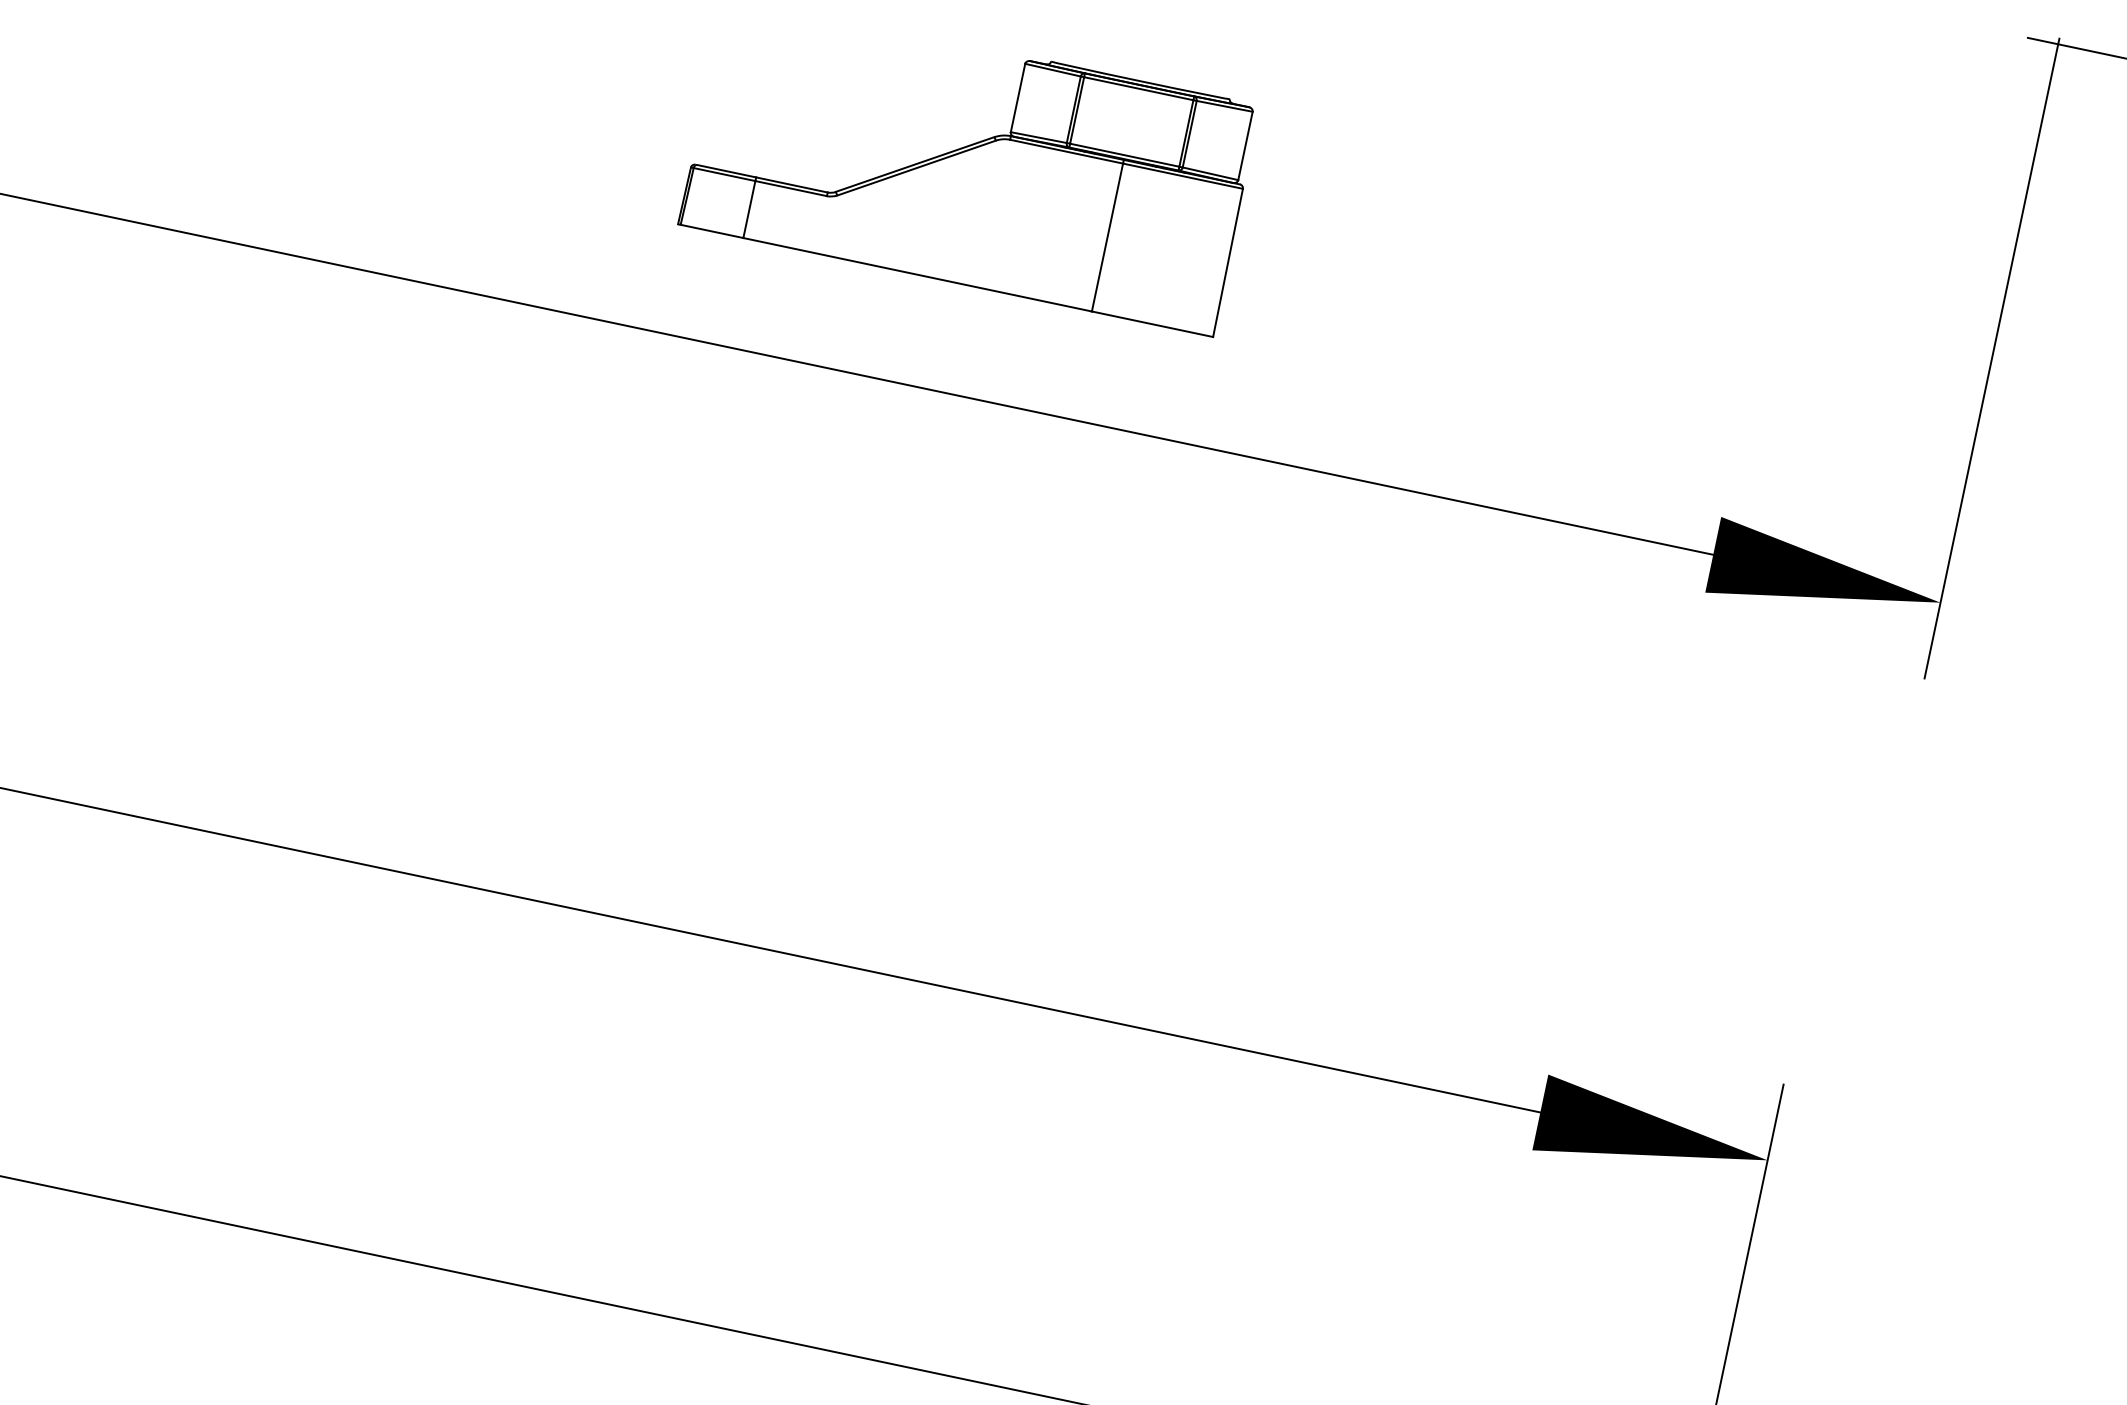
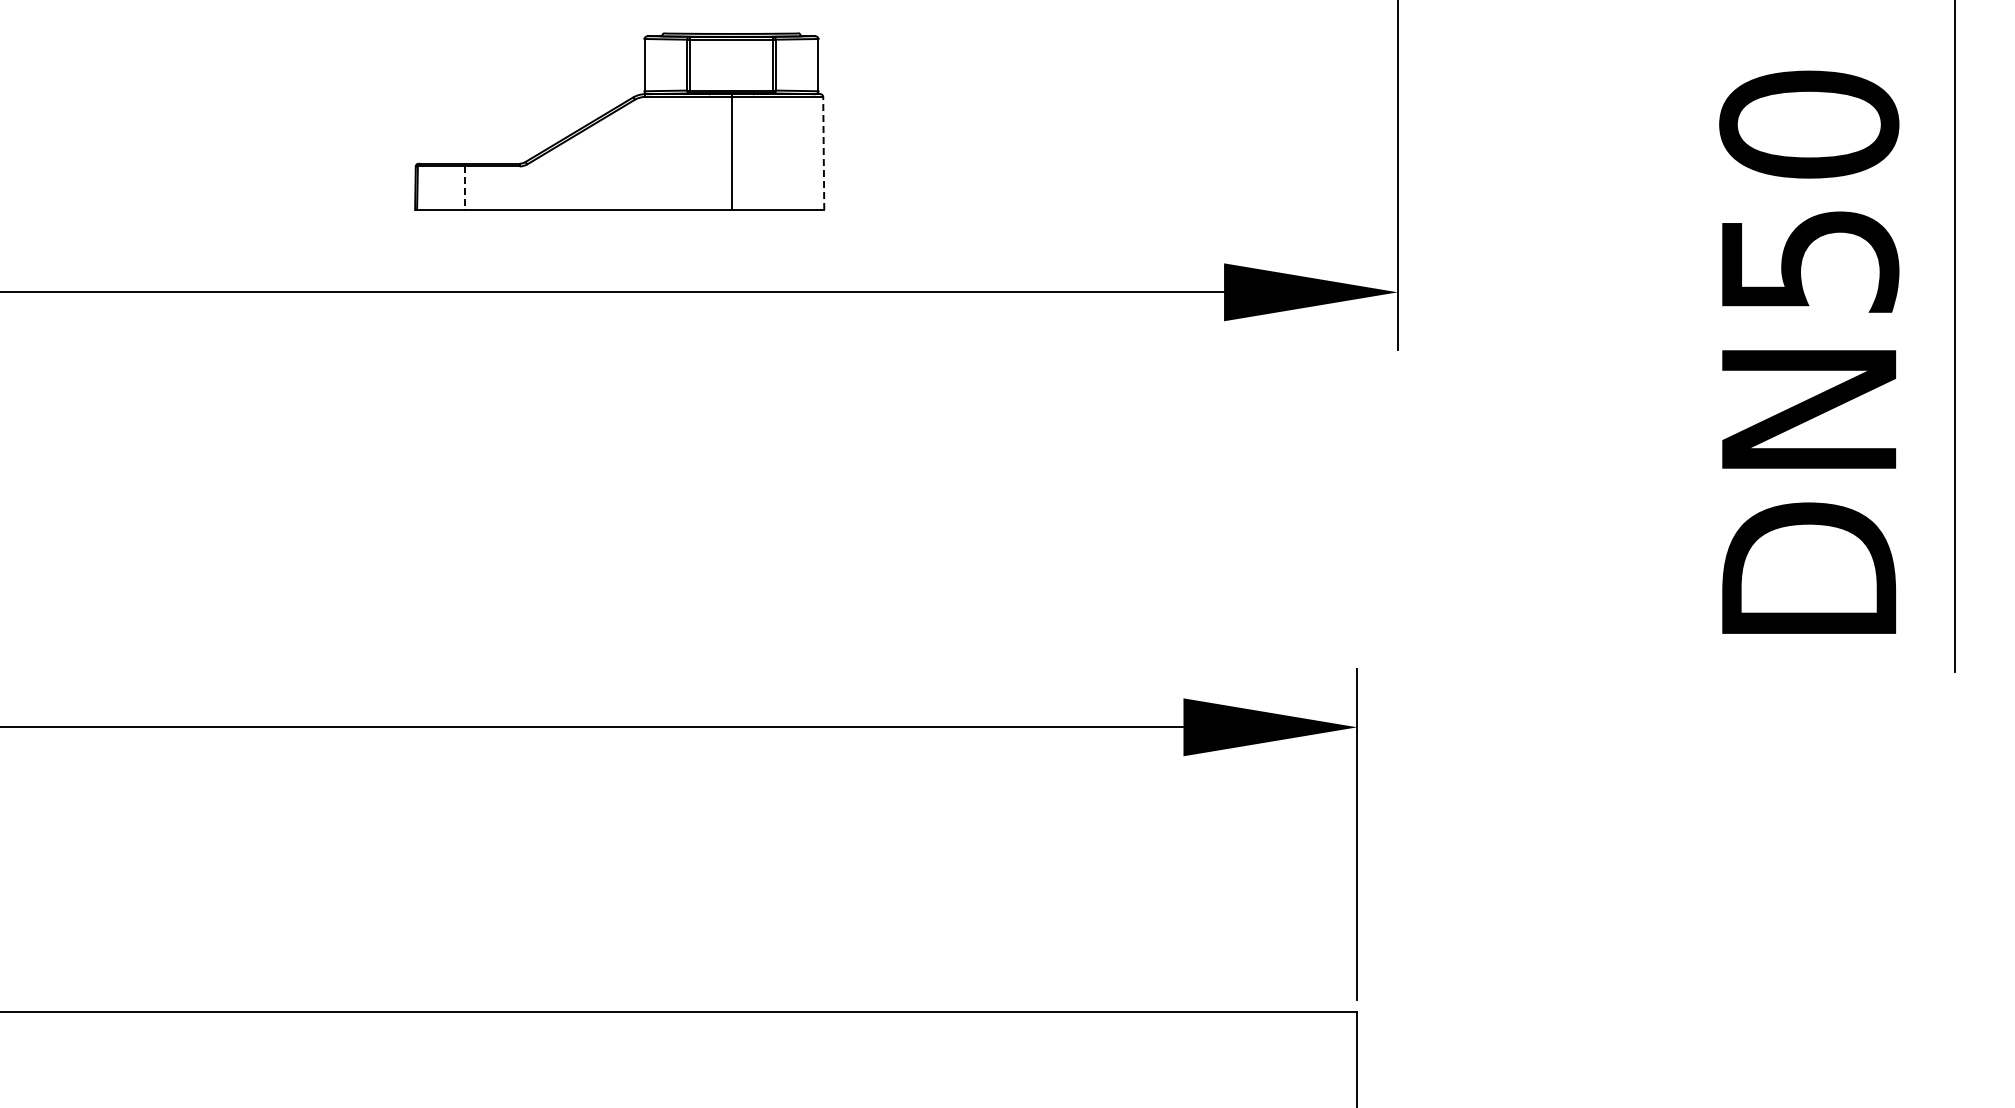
line: (749, 209) -> (465, 188), solid -> dashed
line: (1227, 262) -> (823, 153), solid -> dashed

